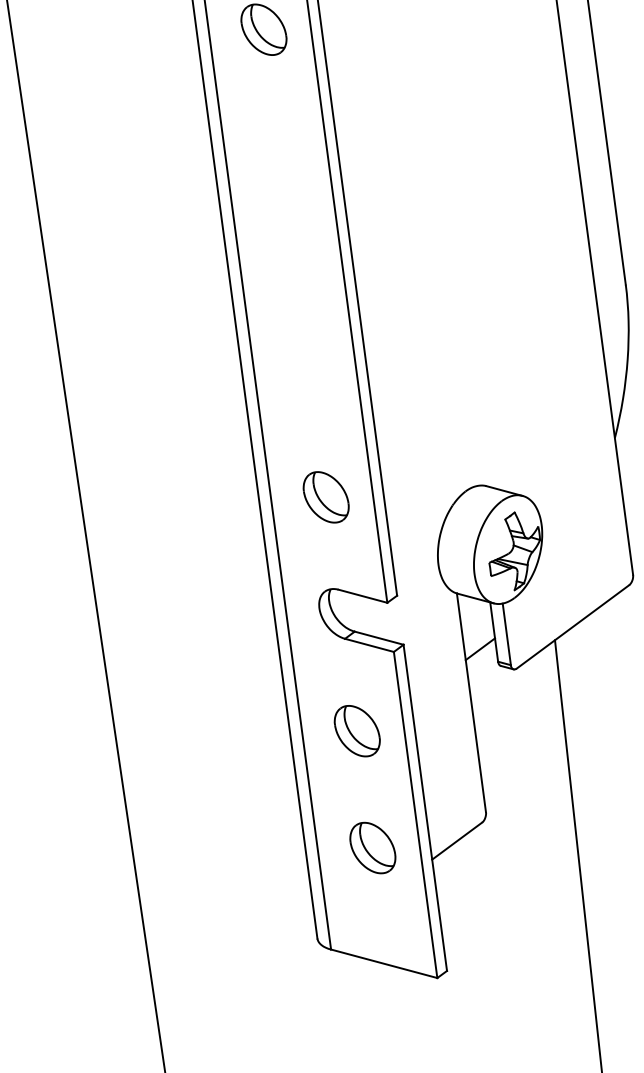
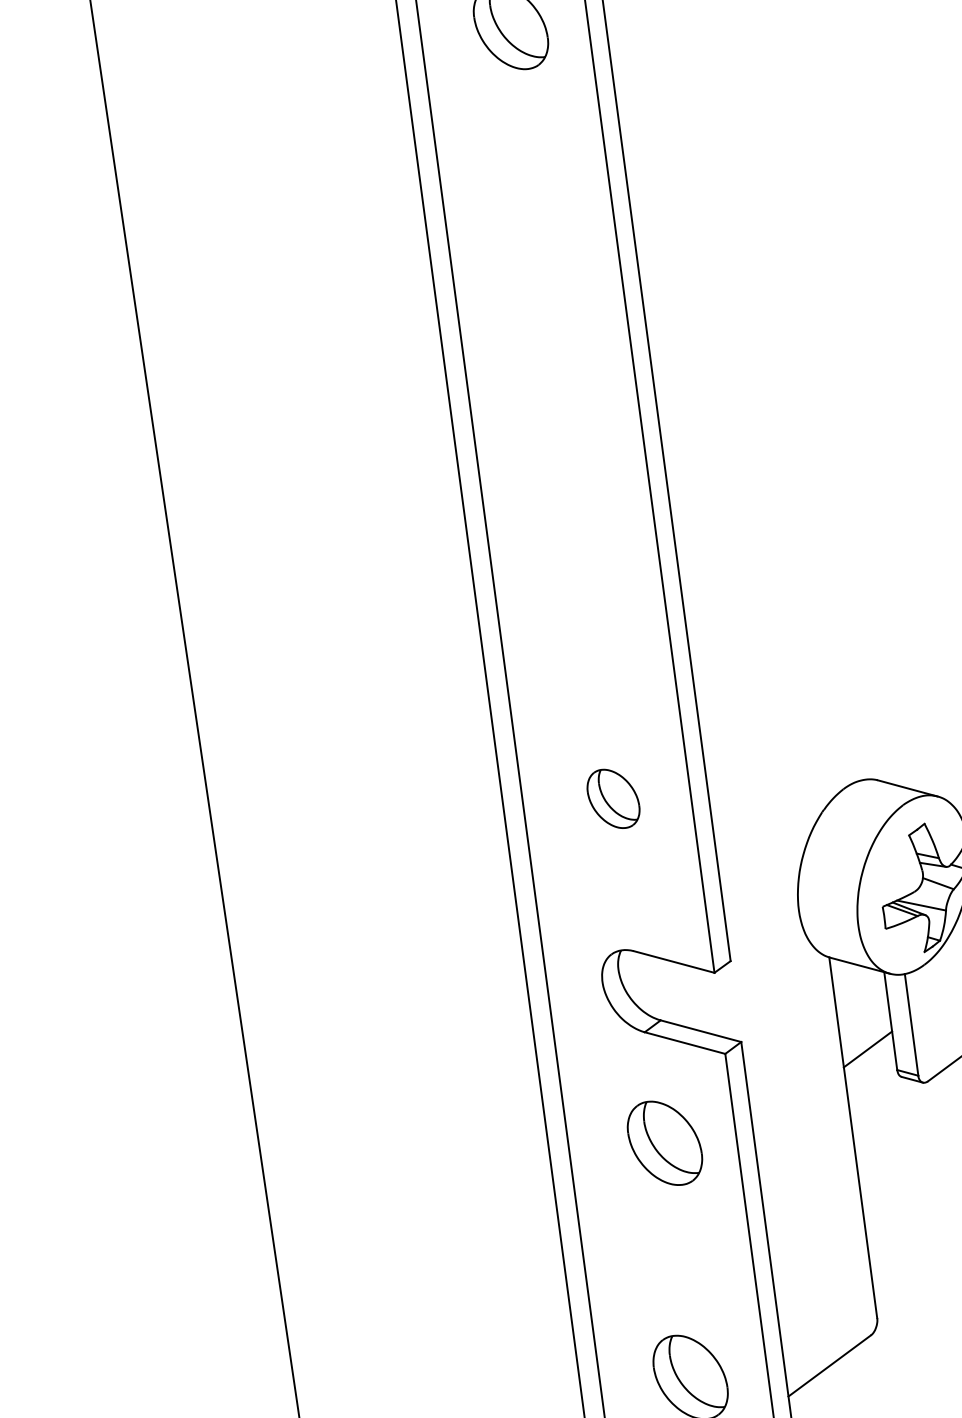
part: (325, 497) -> (612, 799), size x0.7
part: (356, 731) -> (663, 1143), moved

